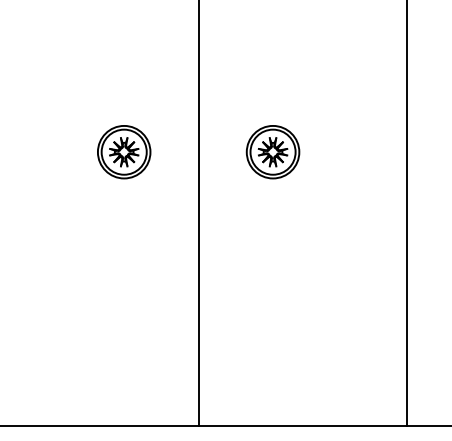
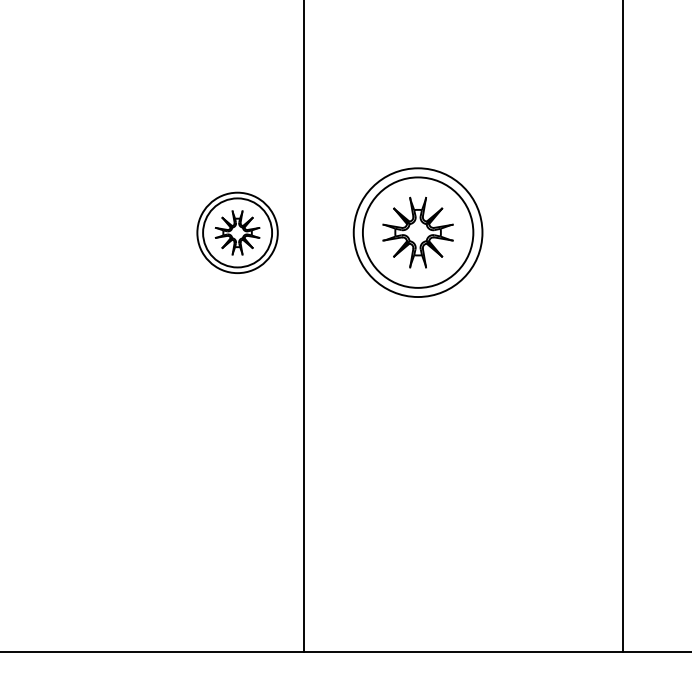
part: (124, 152) -> (238, 233), moved
part: (272, 152) -> (417, 233), size x1.6

